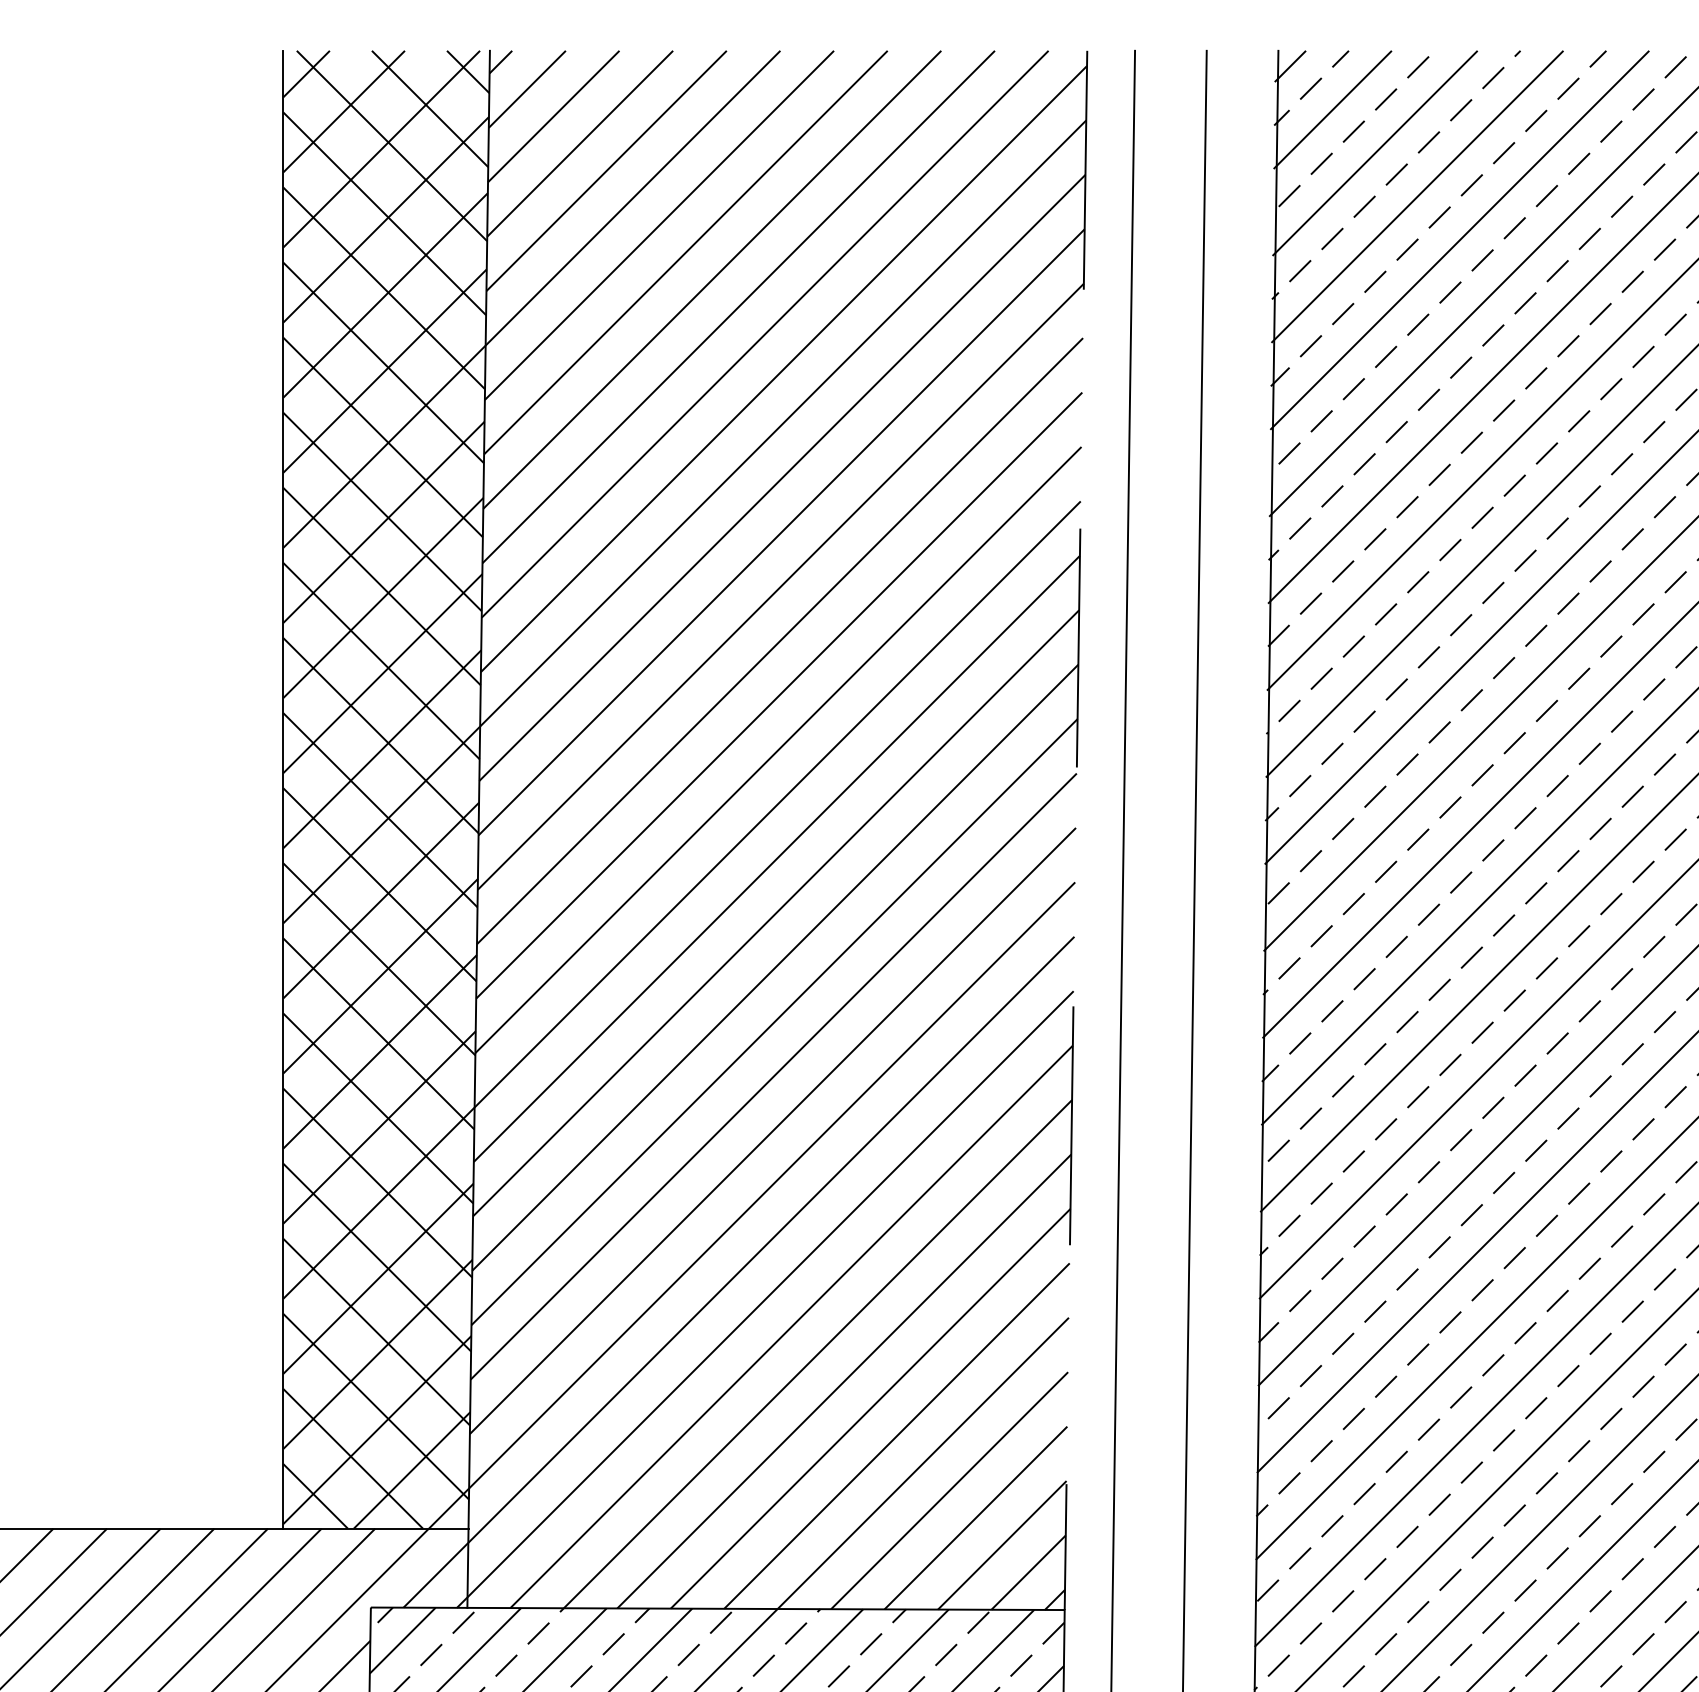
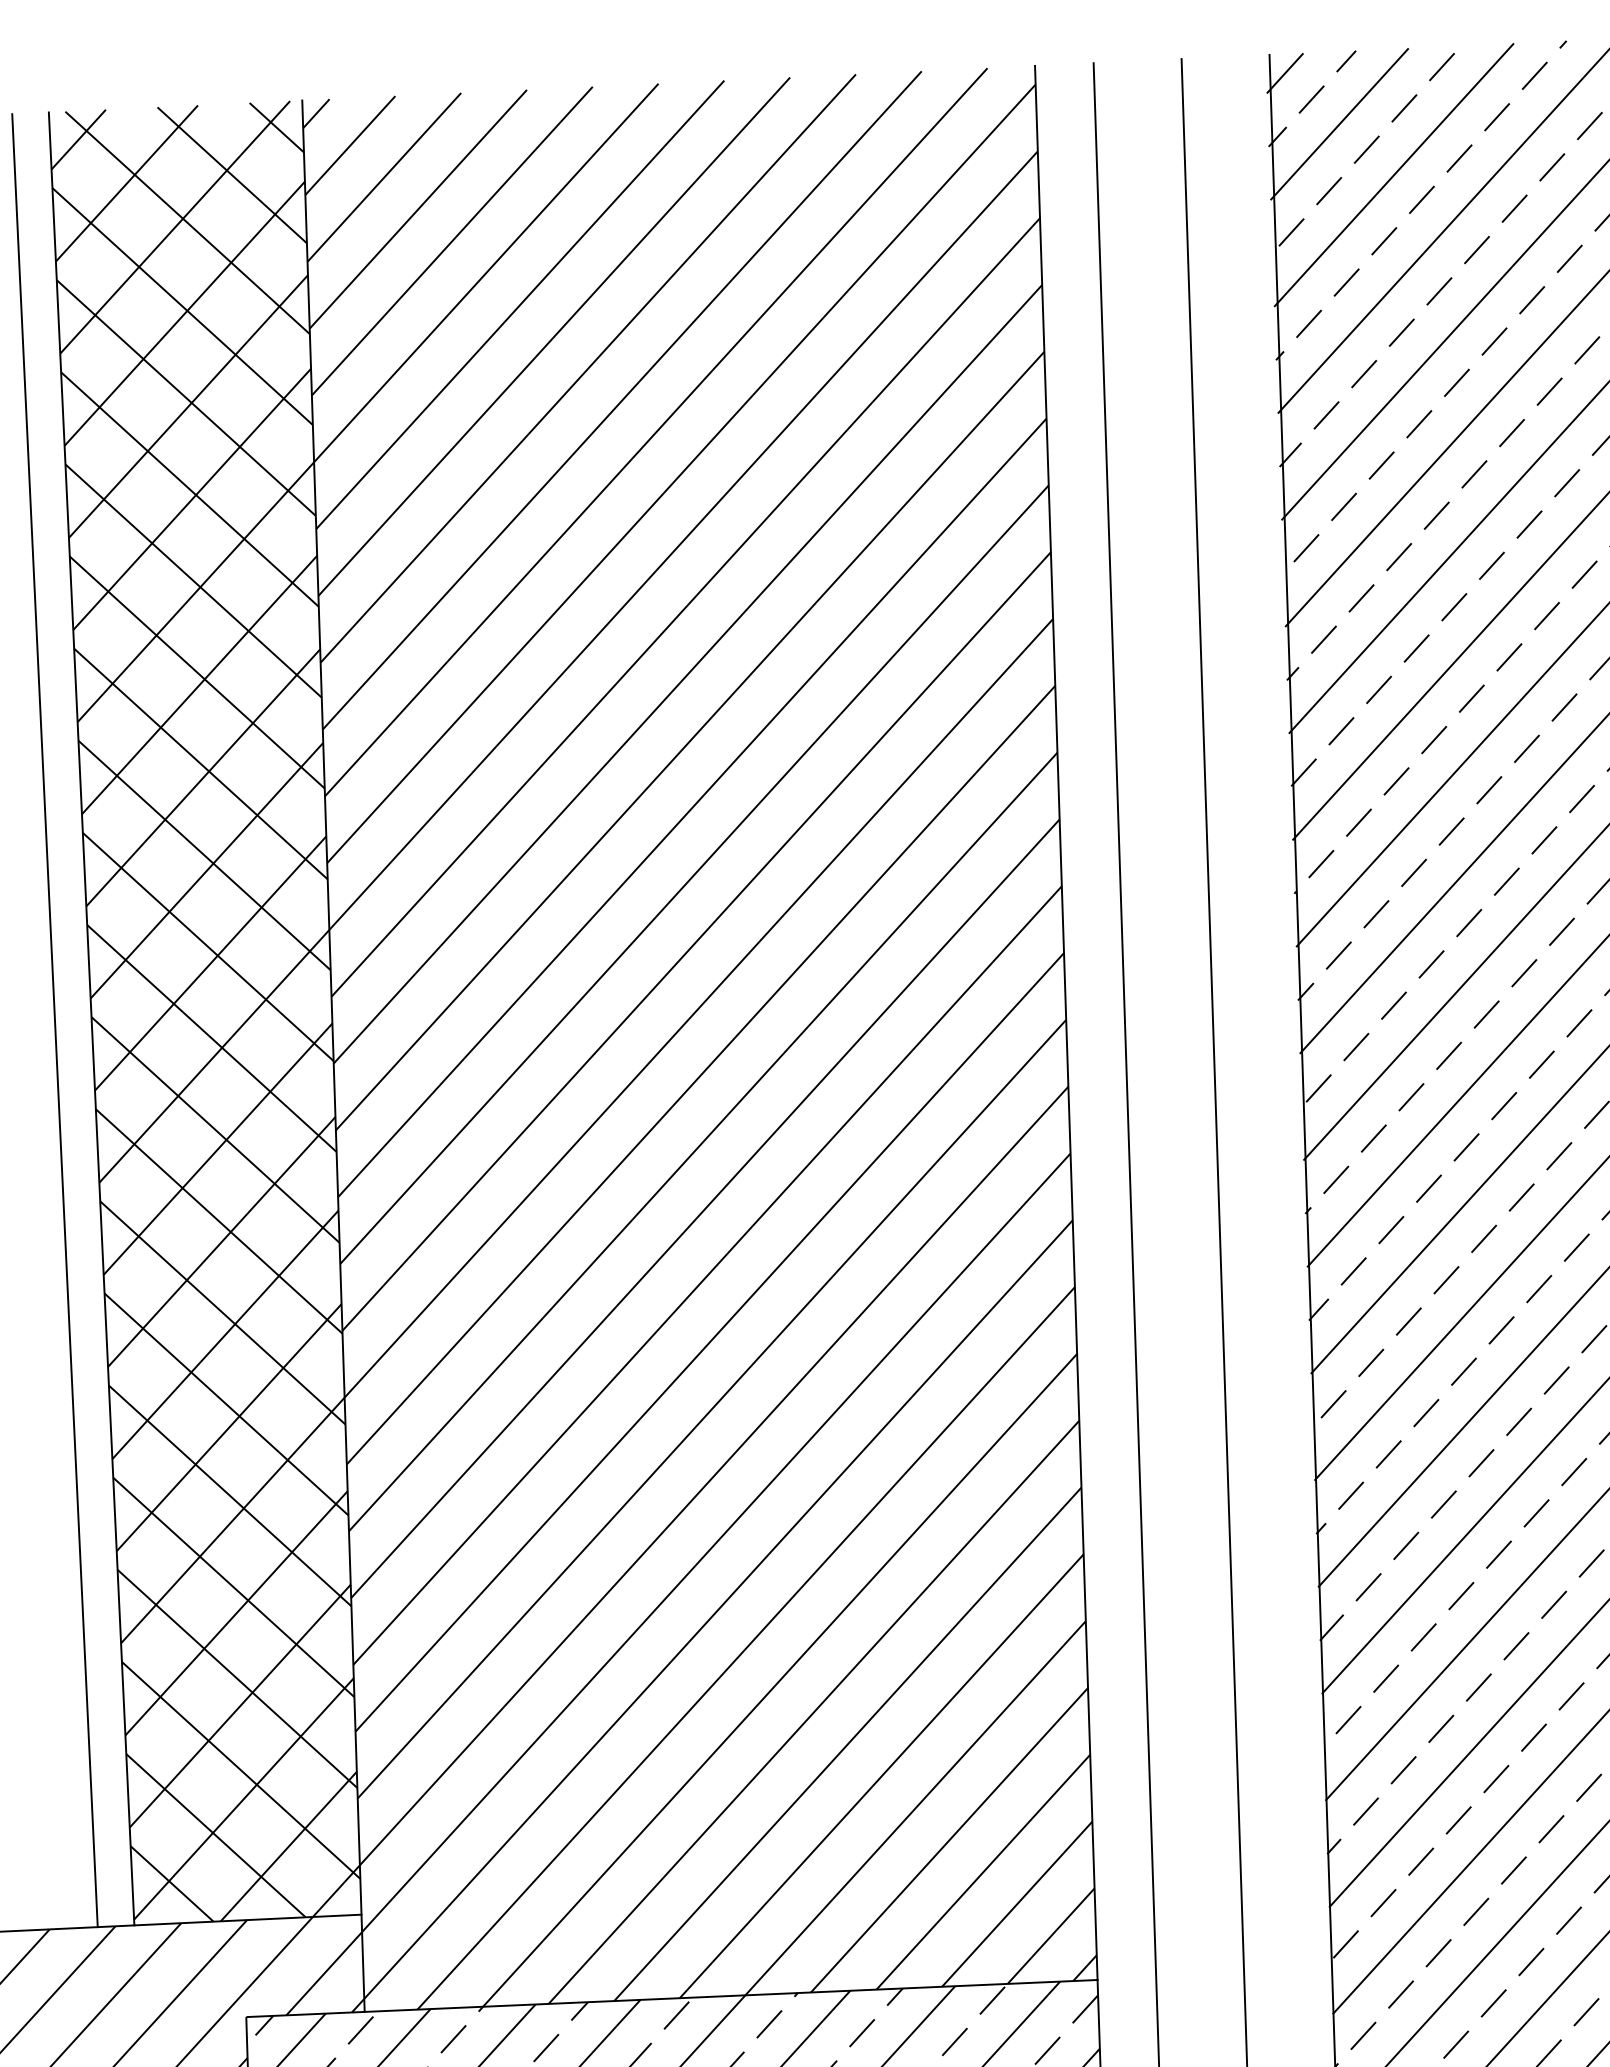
line: (253, 789) -> (54, 1020), added
line: (1075, 830) -> (1065, 1023), dashed -> solid

